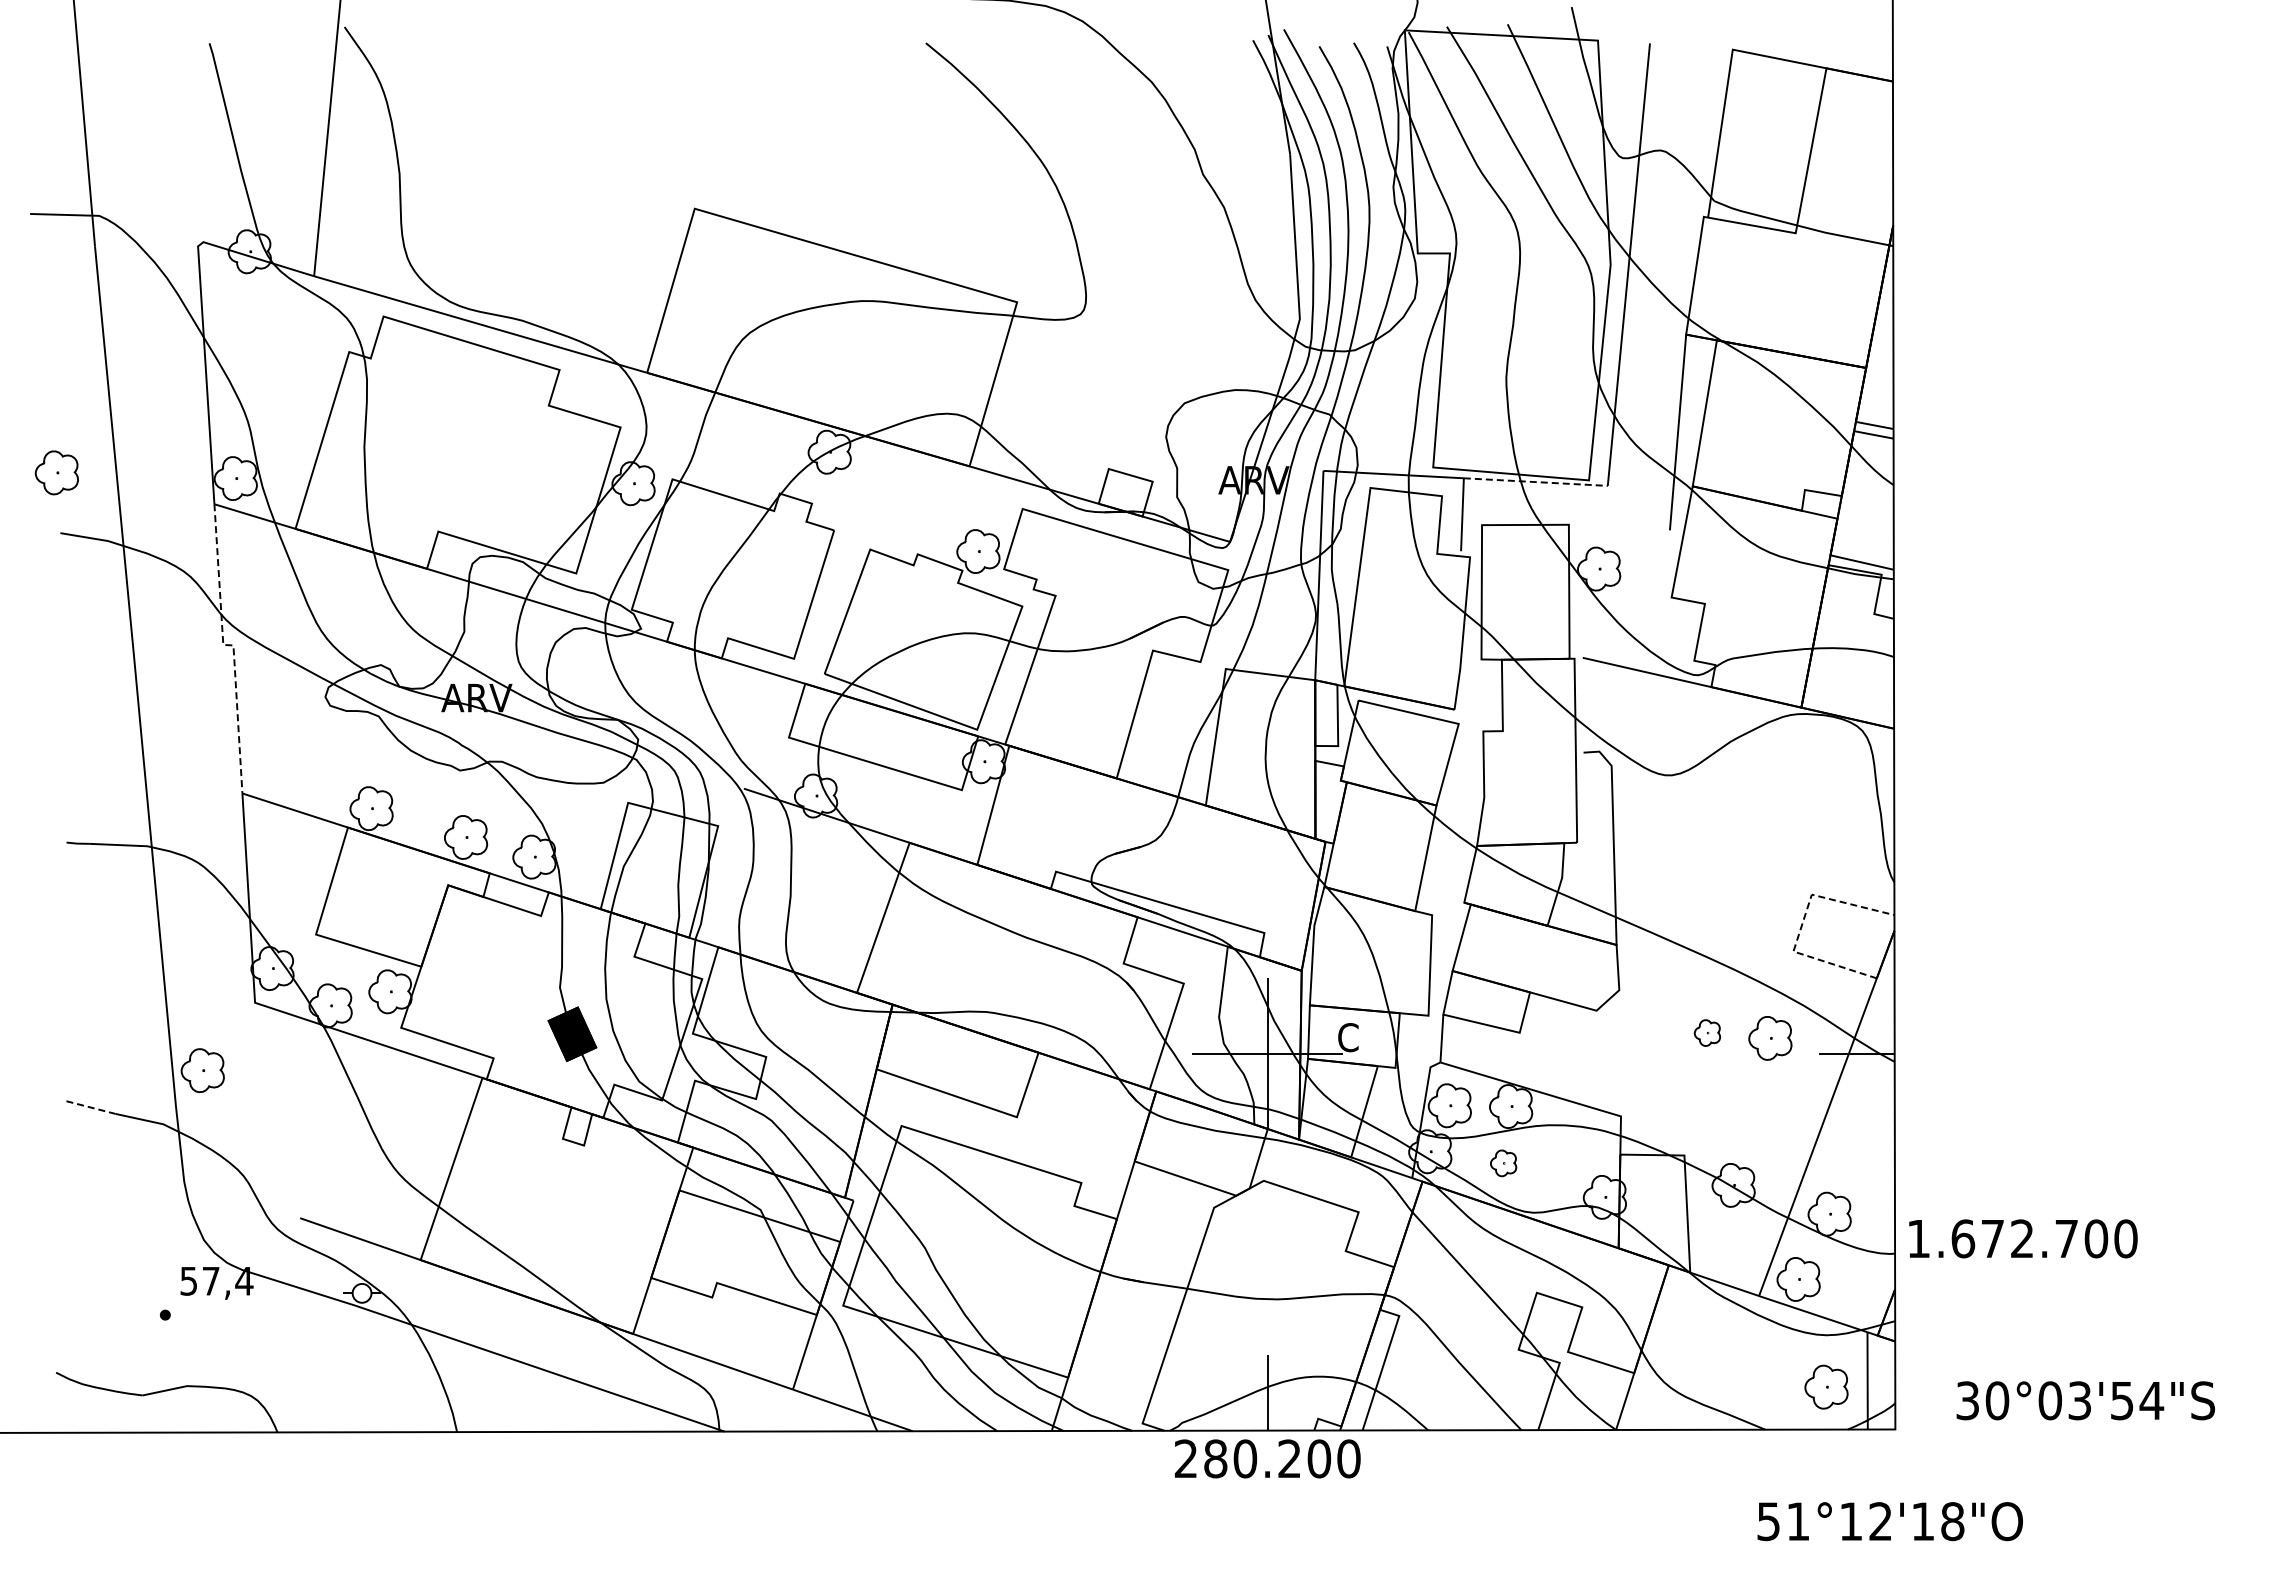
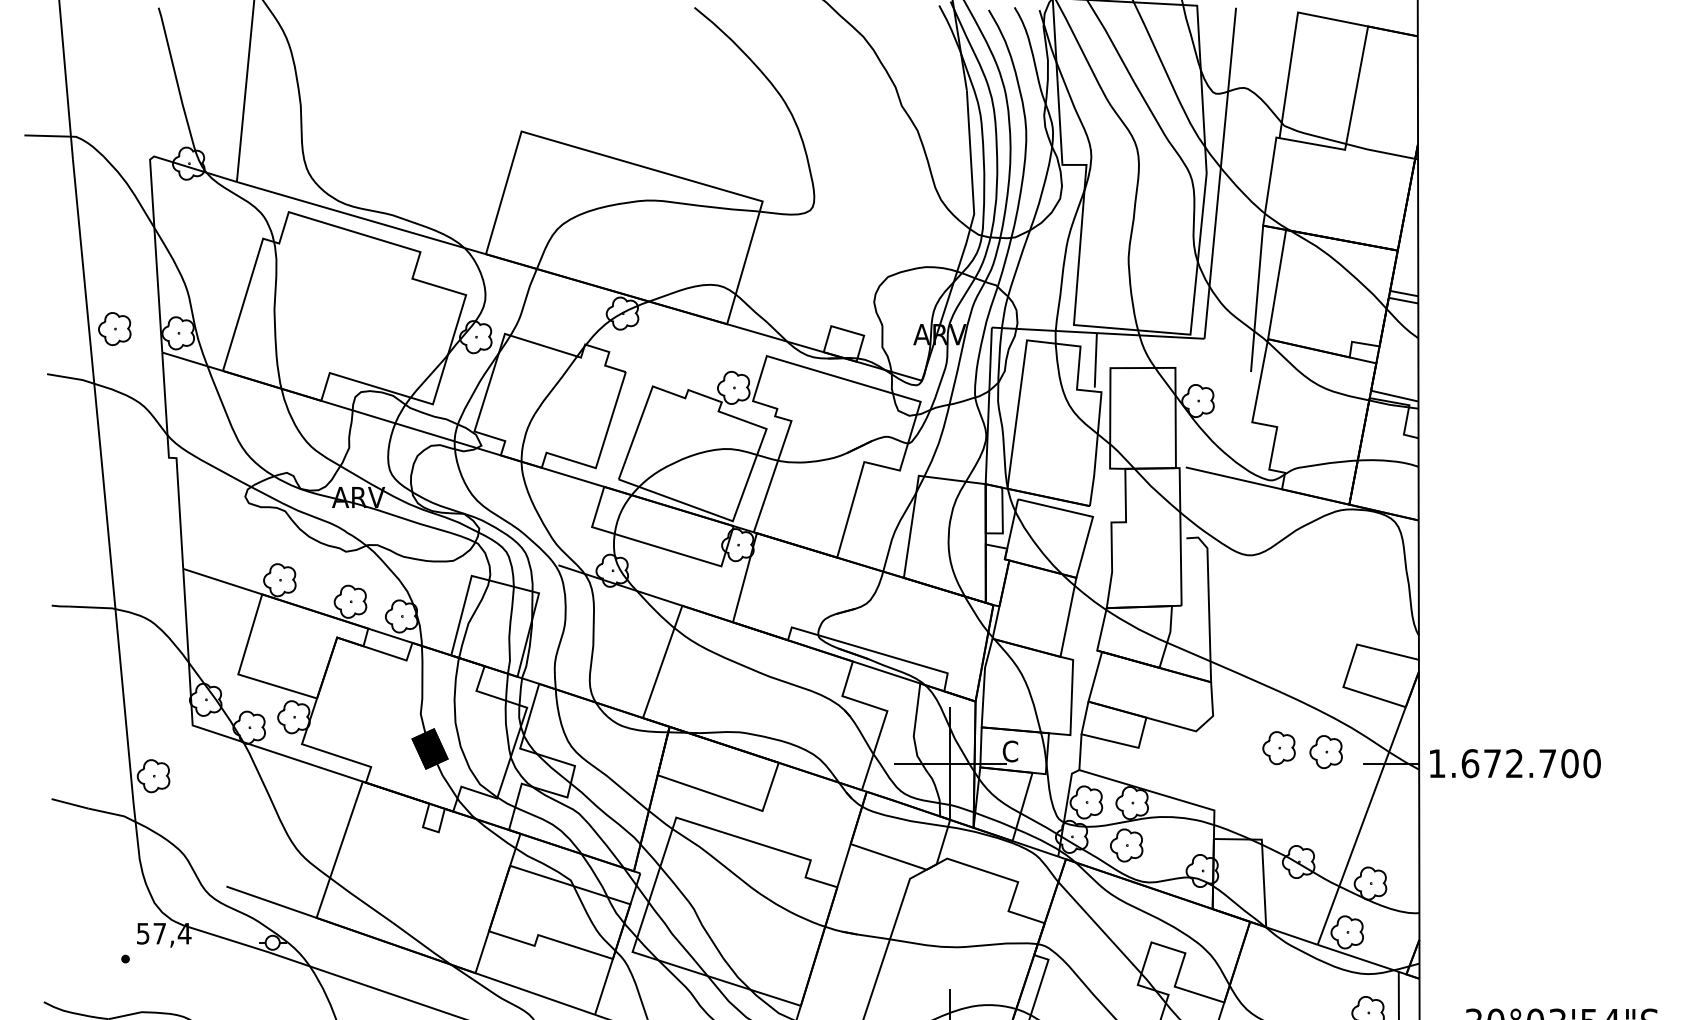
part: (56, 472) -> (114, 328), moved
line: (1536, 482) -> (1151, 336), dashed -> solid
line: (232, 645) -> (175, 458), dashed -> solid
line: (1802, 924) -> (1350, 666), dashed -> solid
part: (1707, 1032) -> (1279, 747), size x1.67
line: (91, 1107) -> (70, 803), dashed -> solid
part: (1503, 1163) -> (1126, 845), size x1.67
text: (2023, 1238) -> (1515, 763), moved

